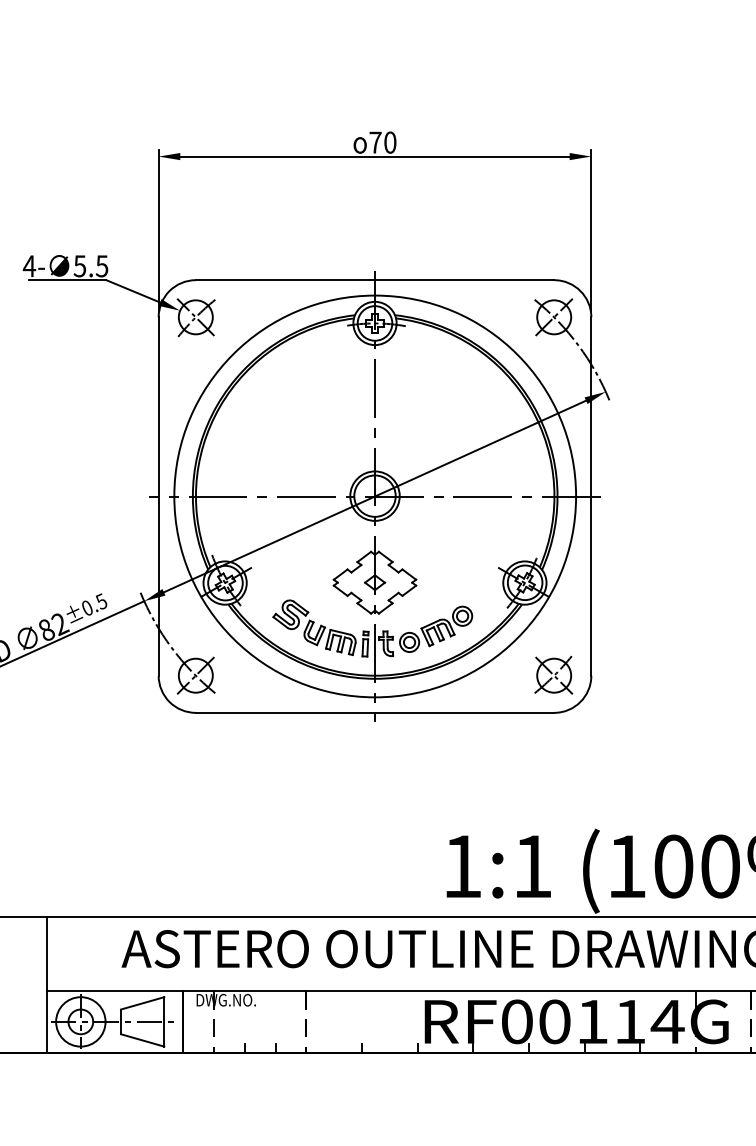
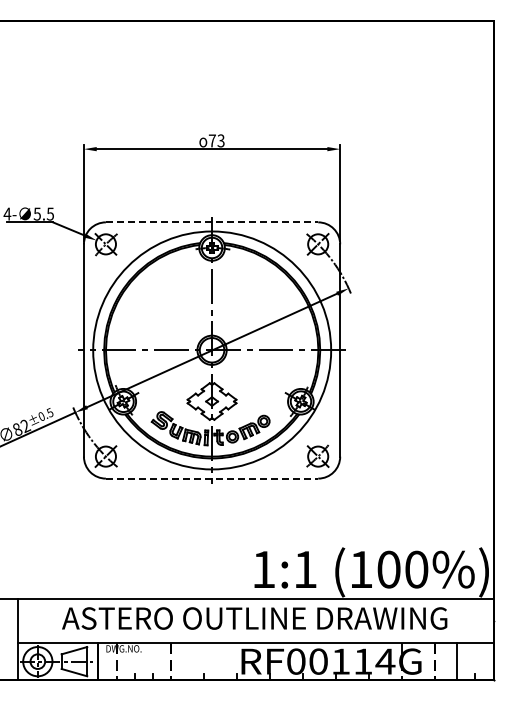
text: (389, 141) -> (220, 140), 70 -> 73
line: (375, 280) -> (212, 222), solid -> dashed
line: (375, 712) -> (212, 478), solid -> dashed

